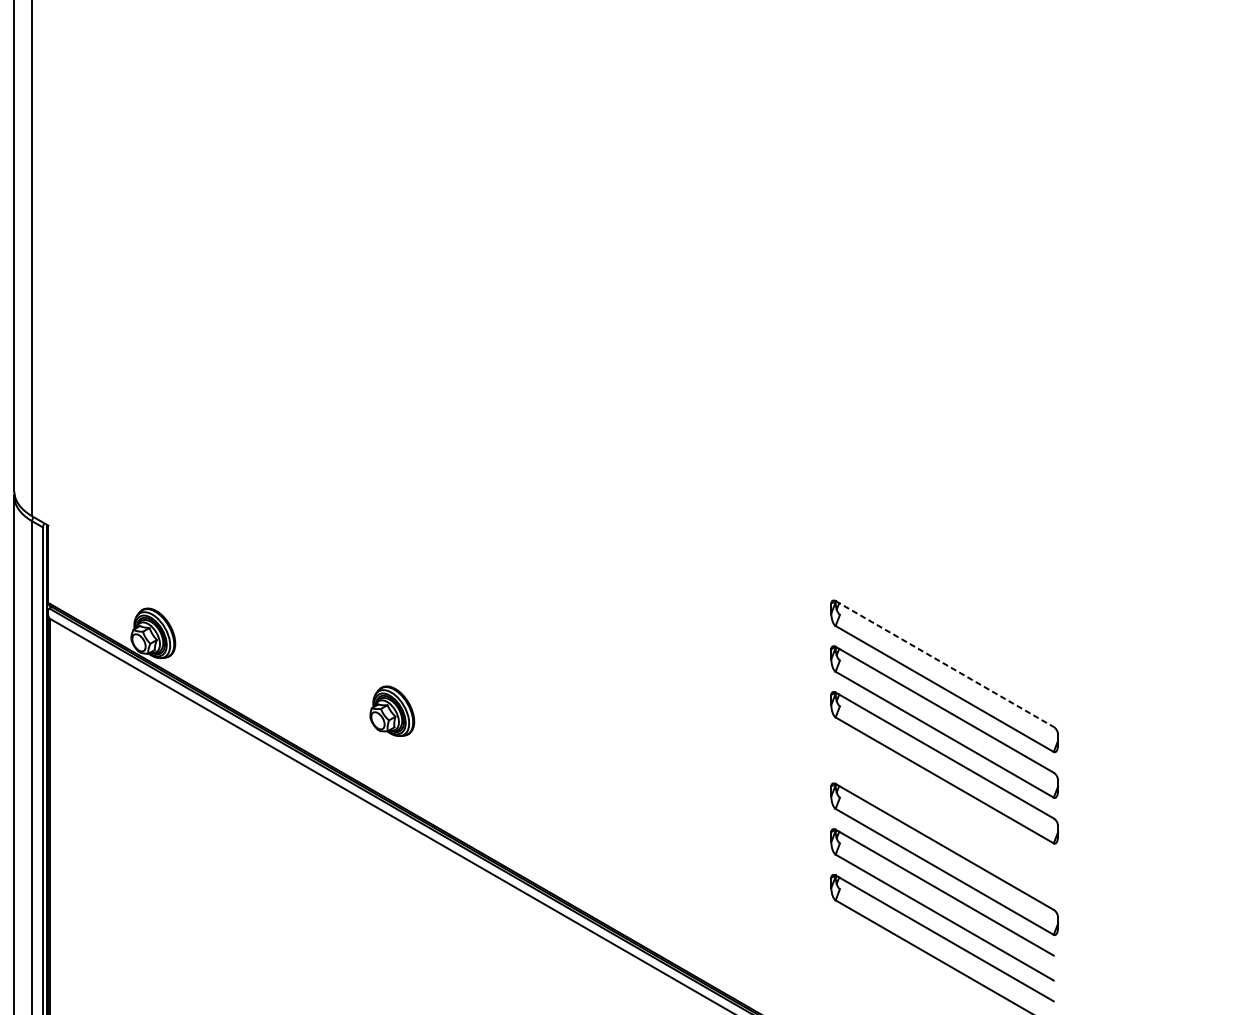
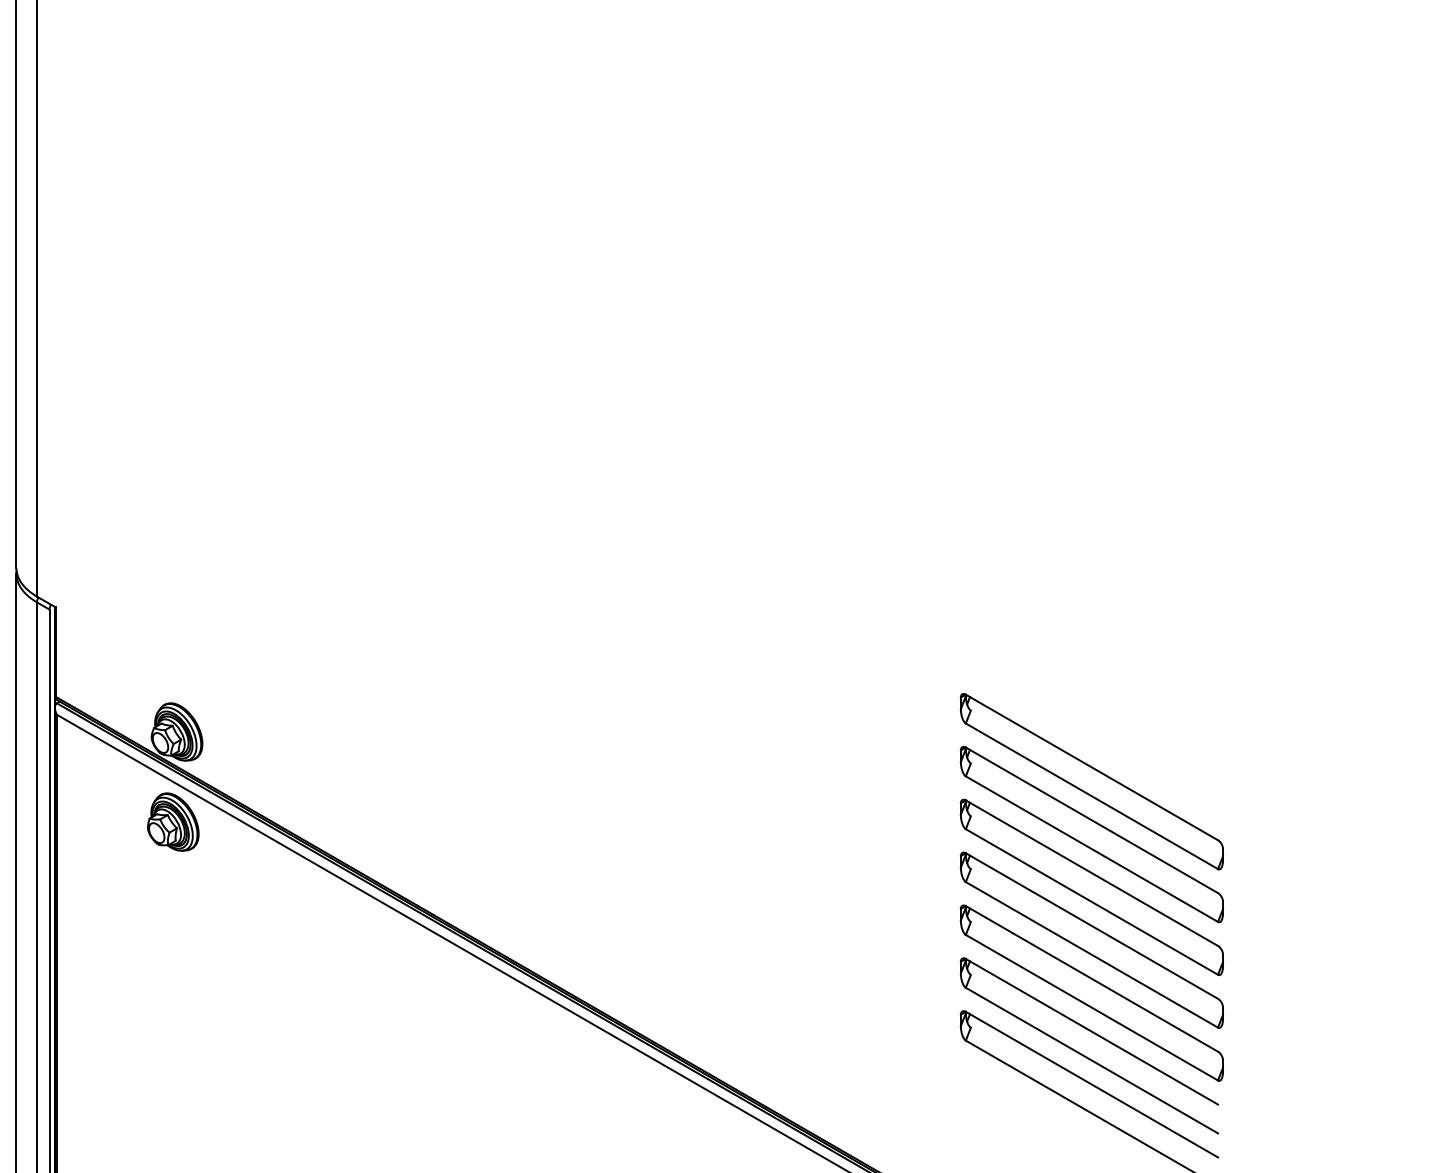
line: (944, 664) -> (1091, 767), dashed -> solid
part: (392, 710) -> (173, 821), moved
part: (944, 812) -> (1091, 939), added

